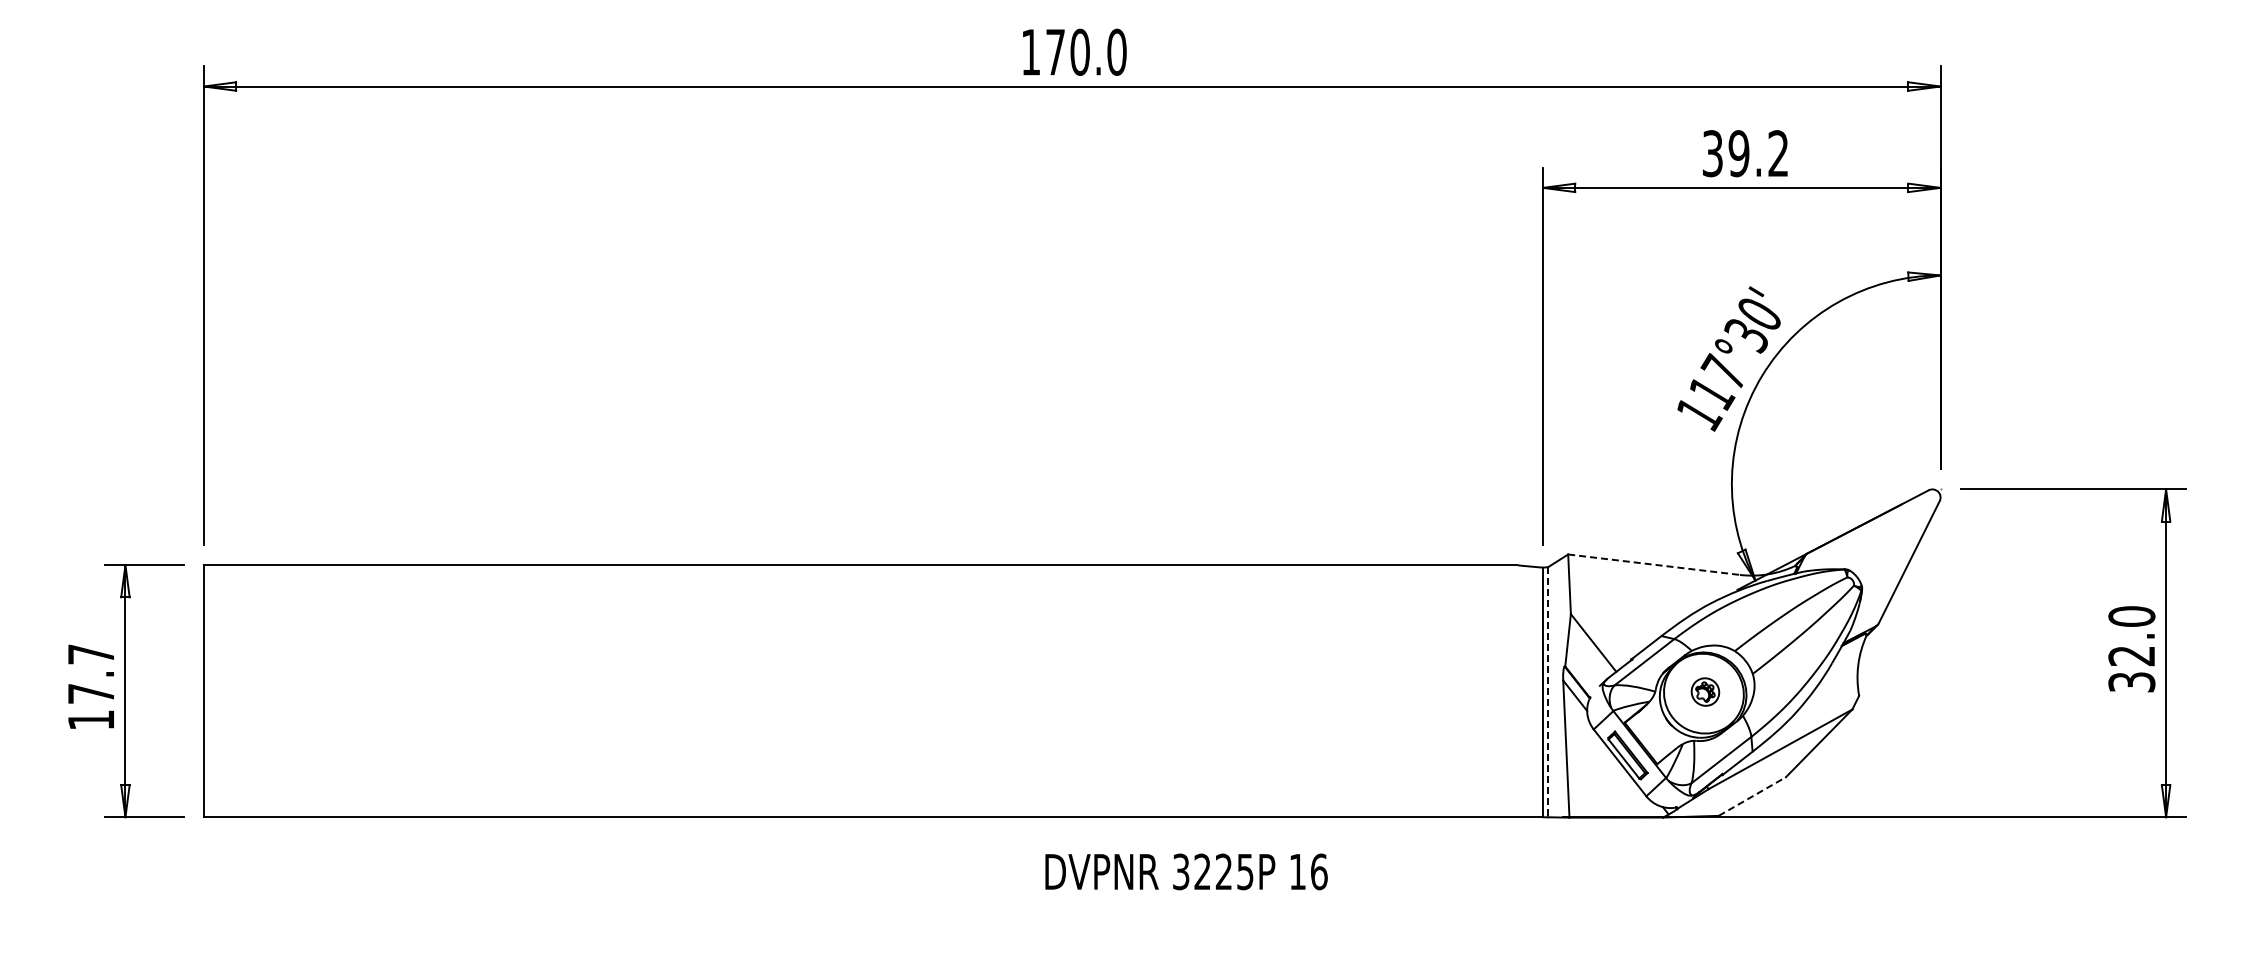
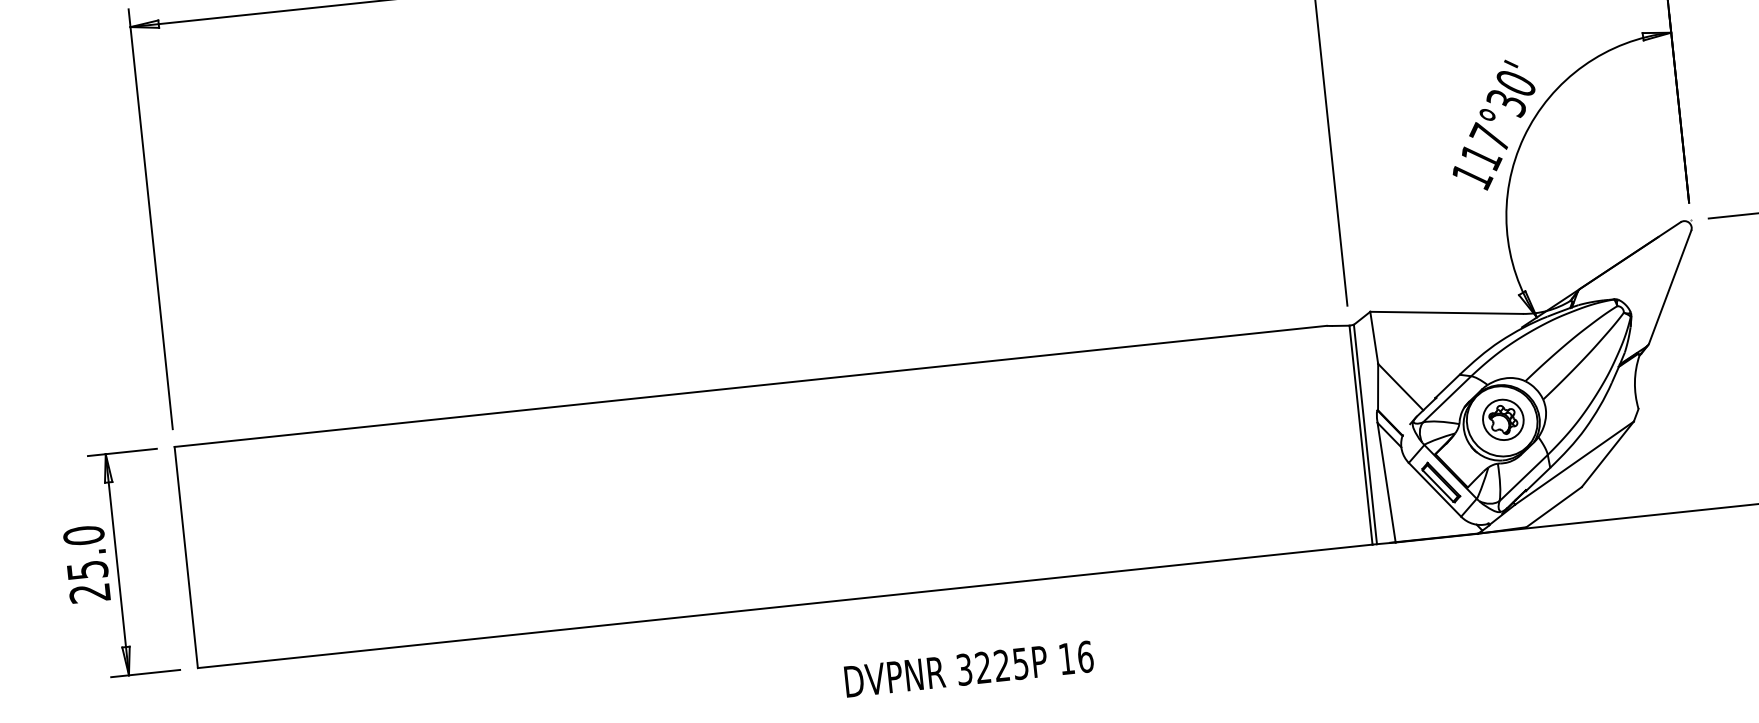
line: (1654, 564) -> (1446, 312), dashed -> solid
text: (90, 687) -> (86, 564), 17.7 -> 25.0
part: (1705, 691) -> (1503, 419), size x1.67
line: (1548, 692) -> (1365, 434), dashed -> solid
line: (1752, 796) -> (1554, 507), dashed -> solid
text: (1186, 871) -> (969, 668), moved

